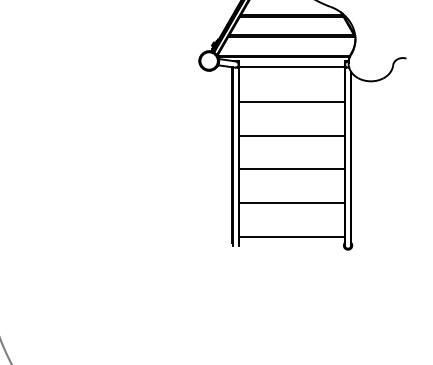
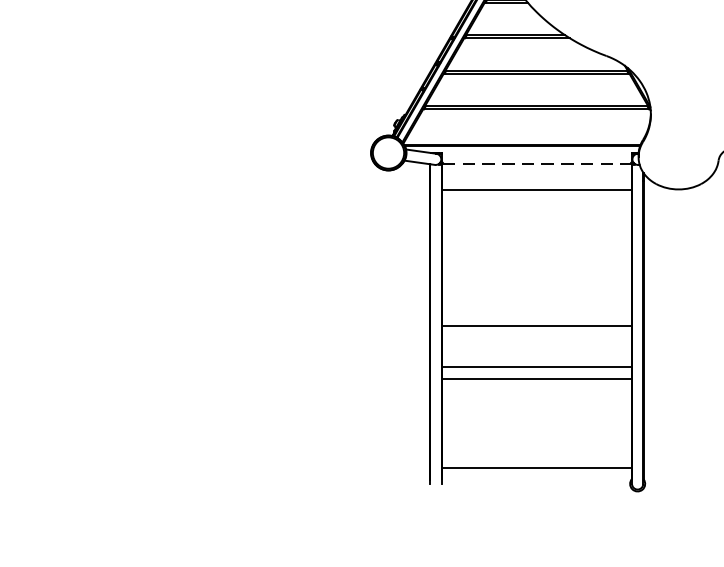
line: (291, 67) -> (536, 164), solid -> dashed
line: (291, 101) -> (536, 189), moved
line: (291, 135) -> (536, 326), moved
line: (291, 169) -> (536, 367), moved
line: (291, 203) -> (536, 379), moved

